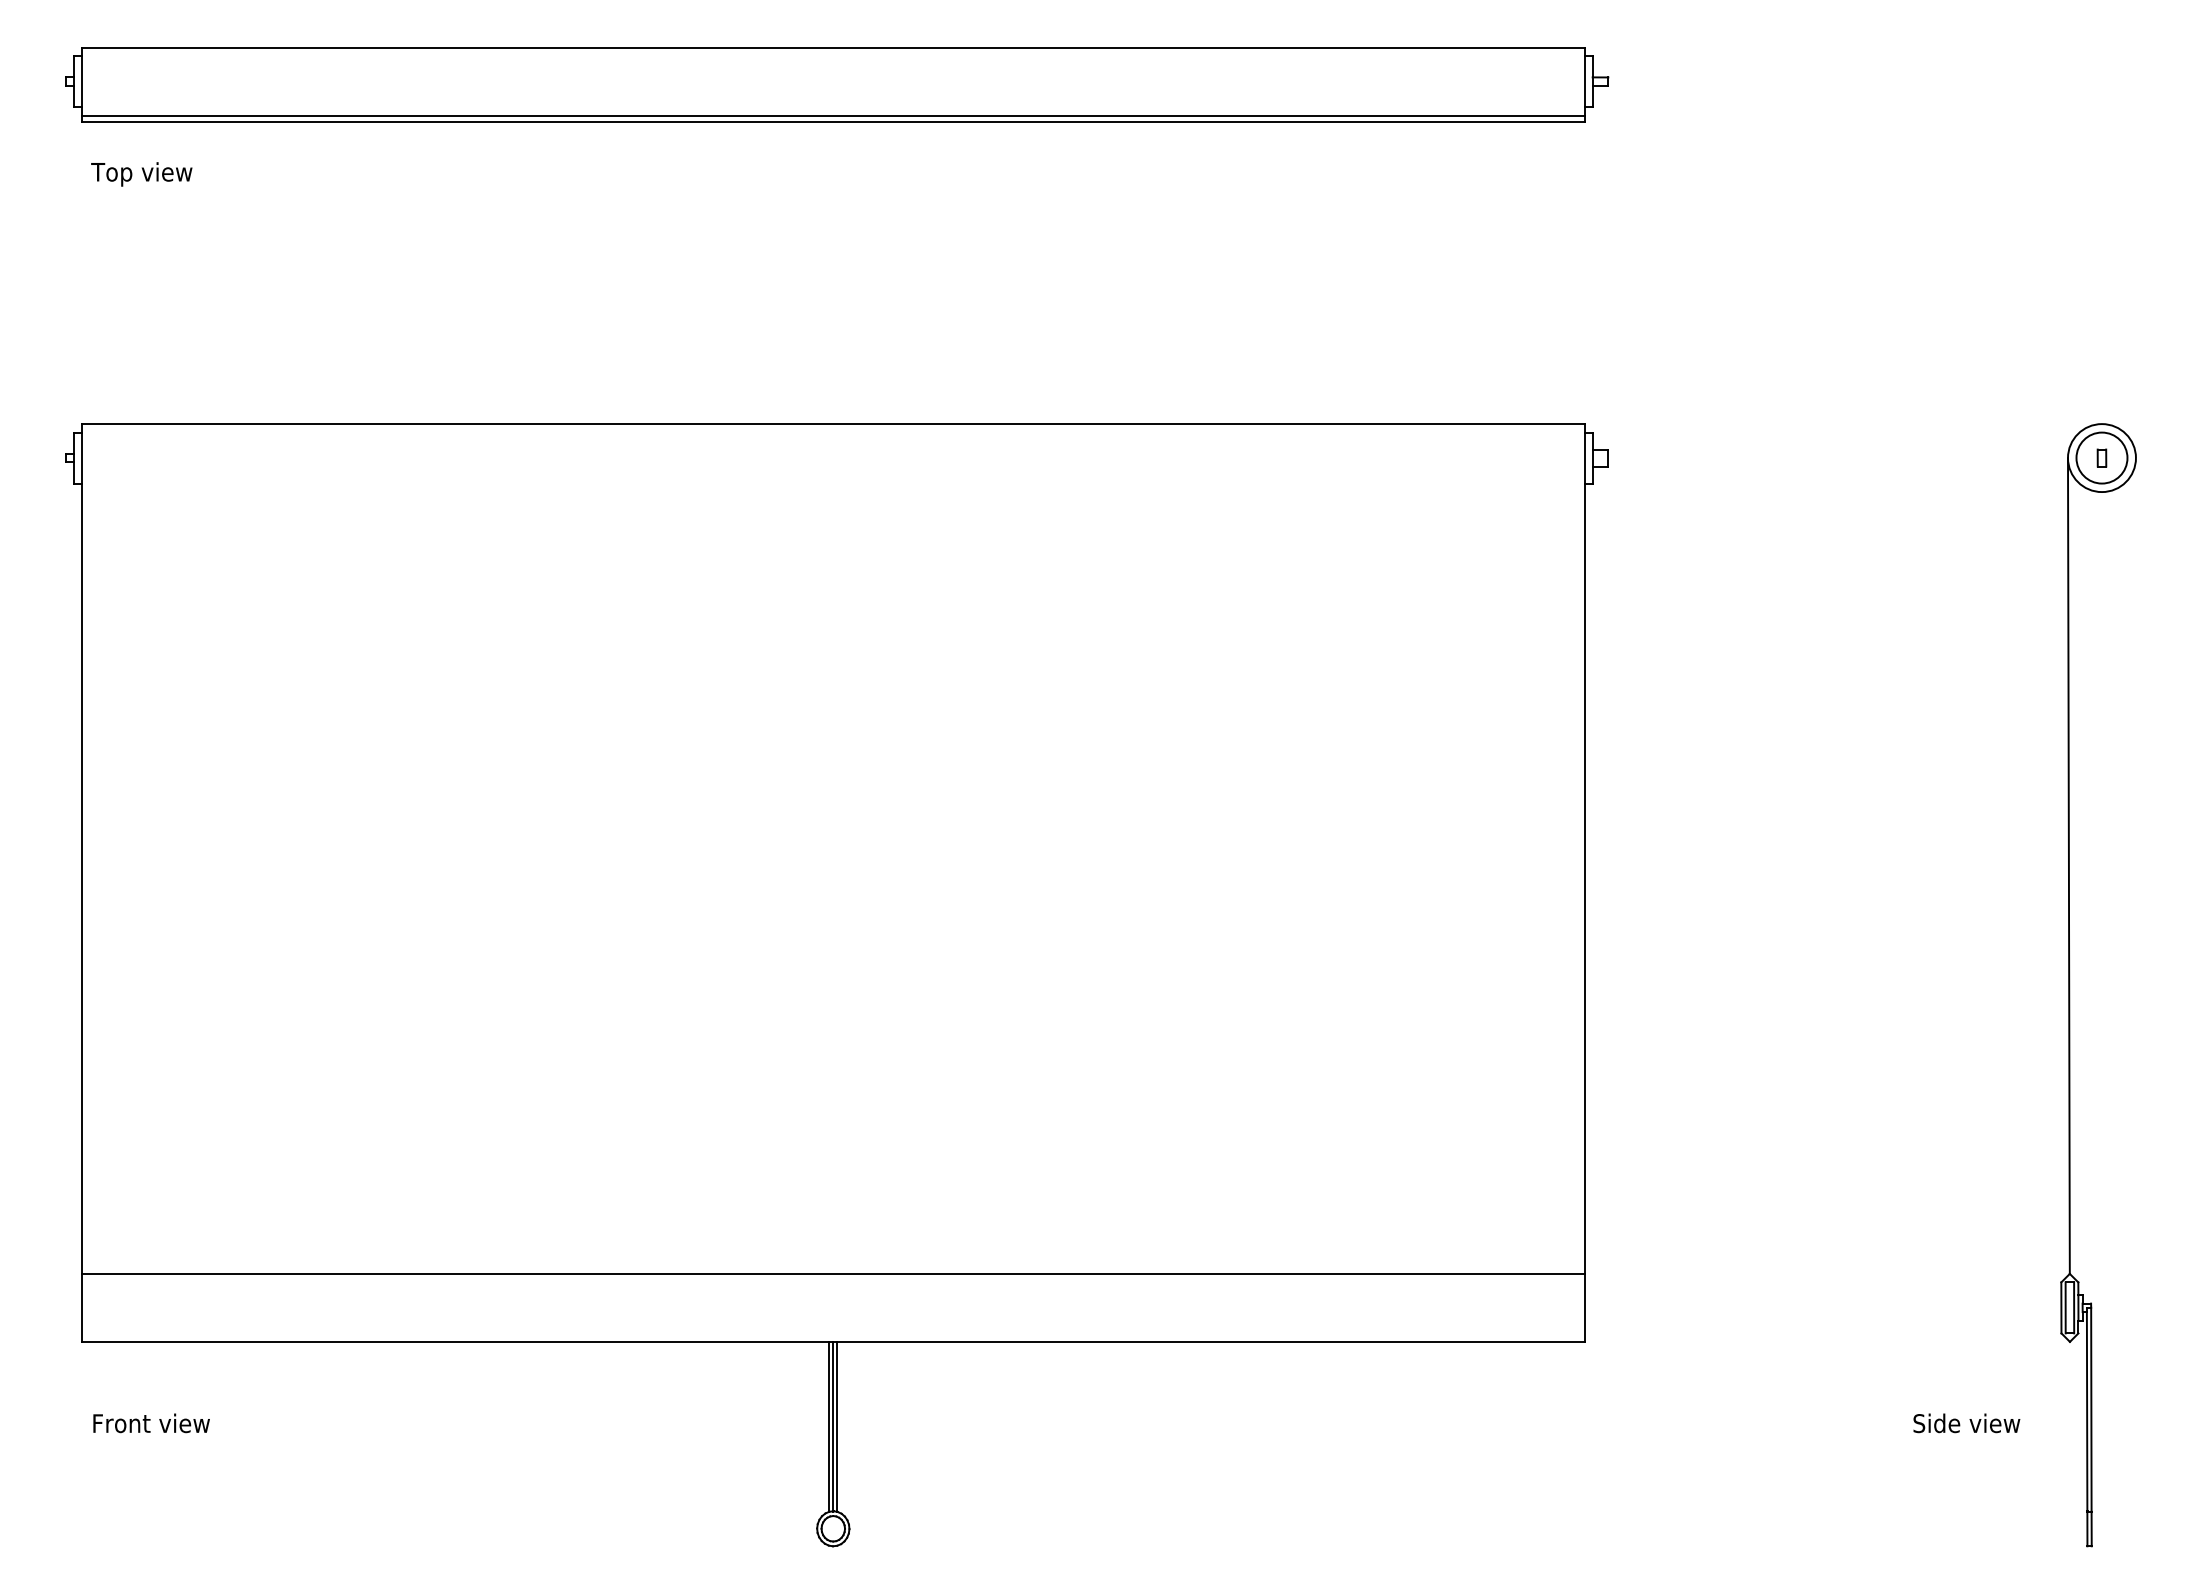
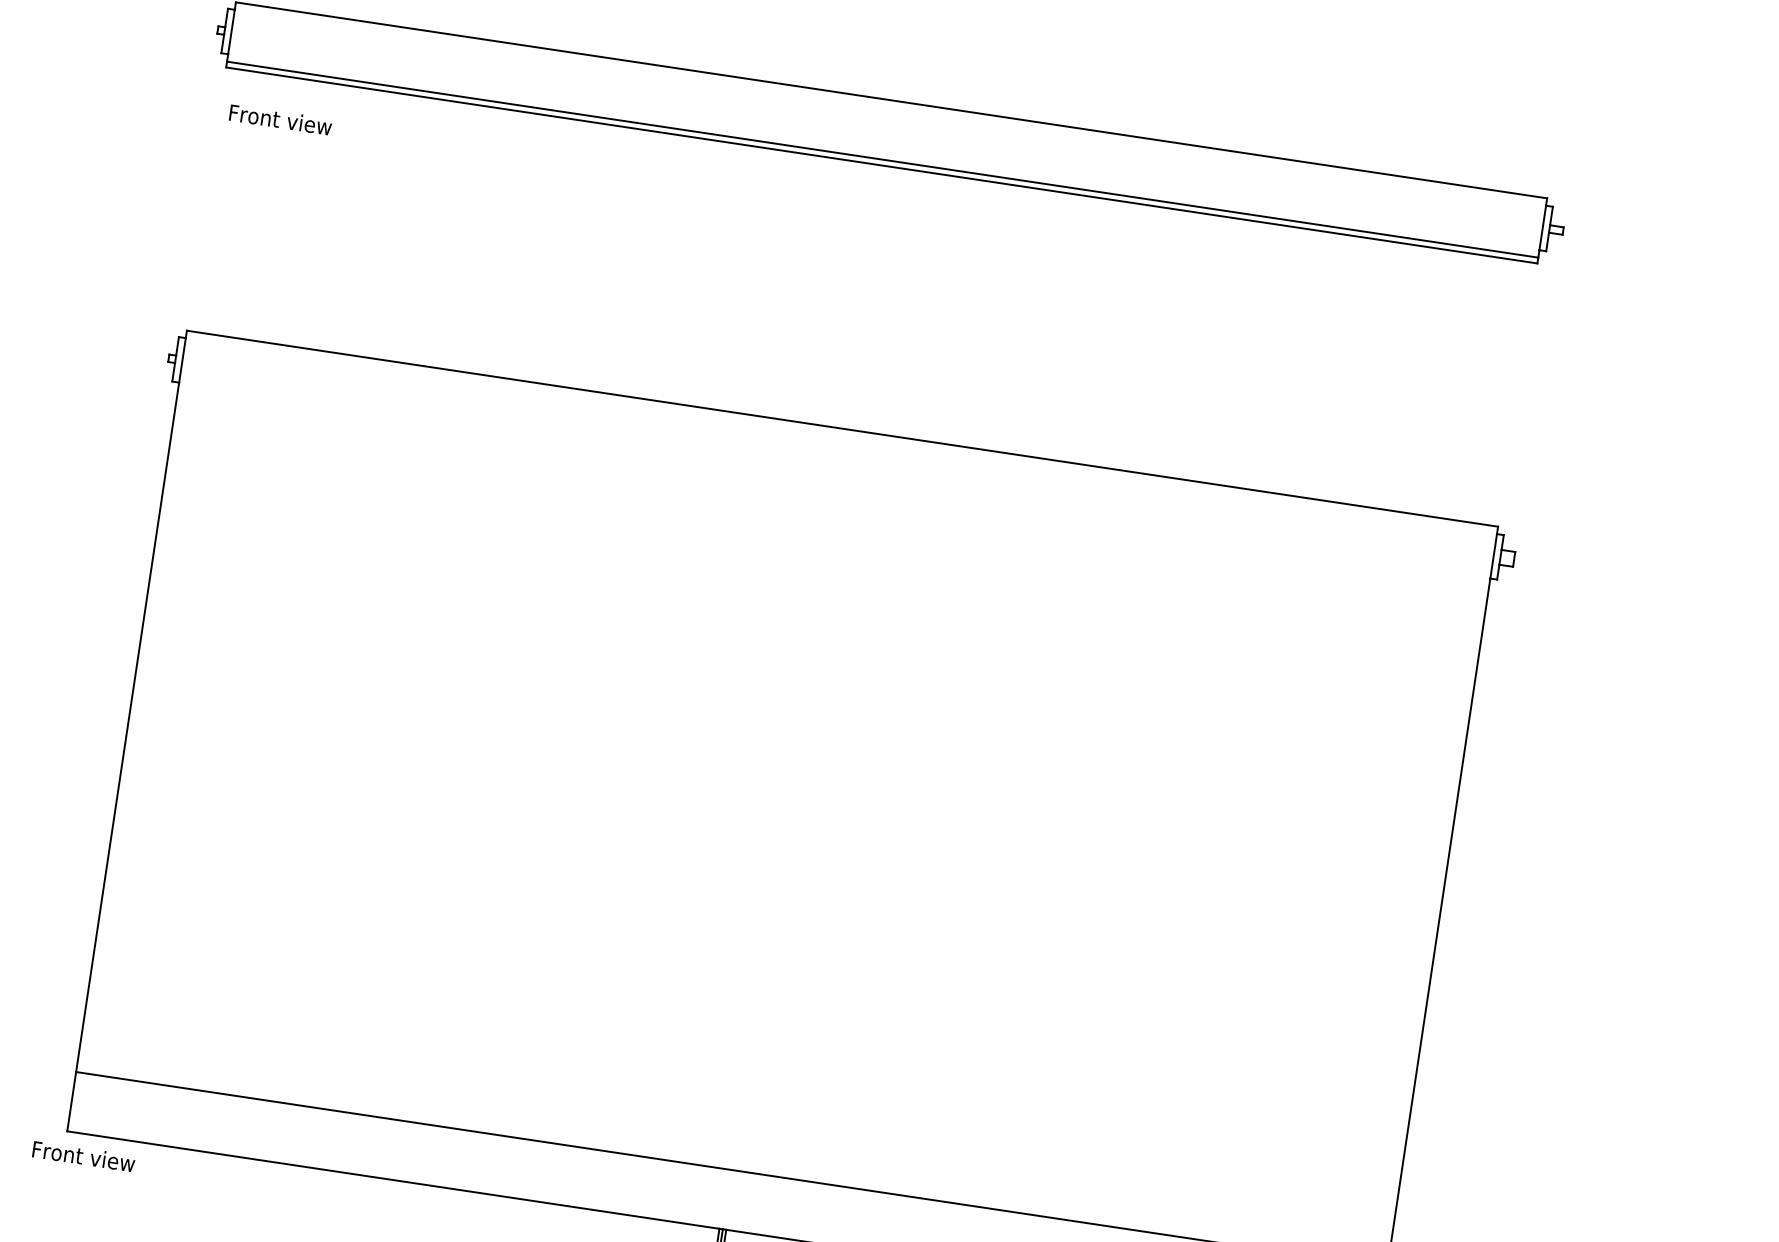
text: (150, 174) -> (279, 121), Top view -> Front view
text: (151, 1423) -> (83, 1156), moved

